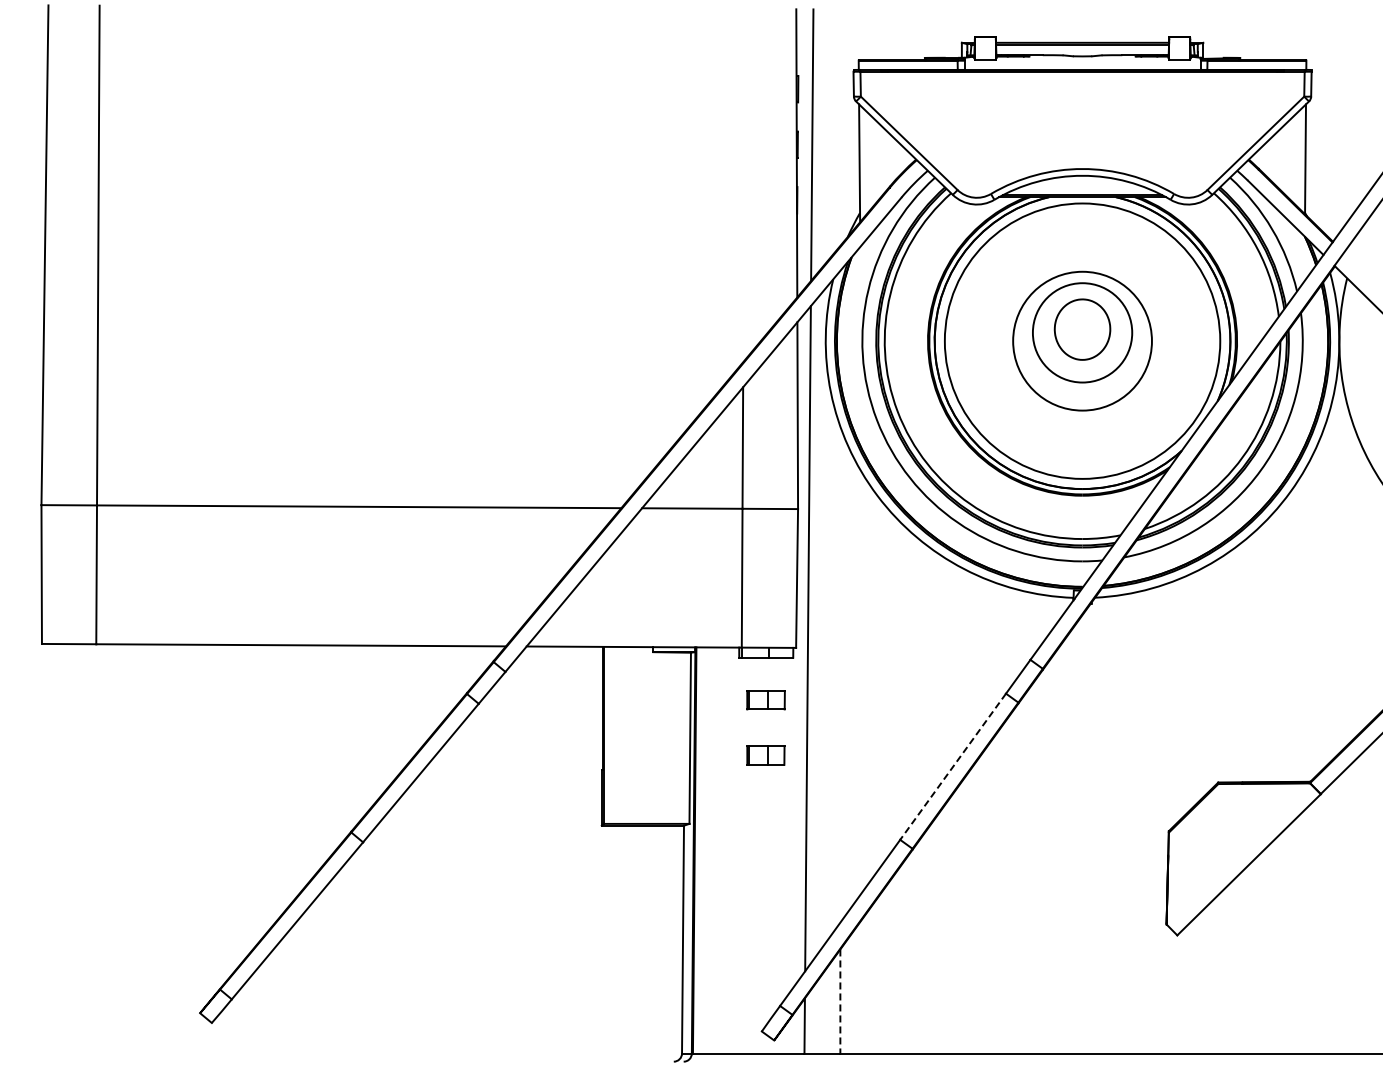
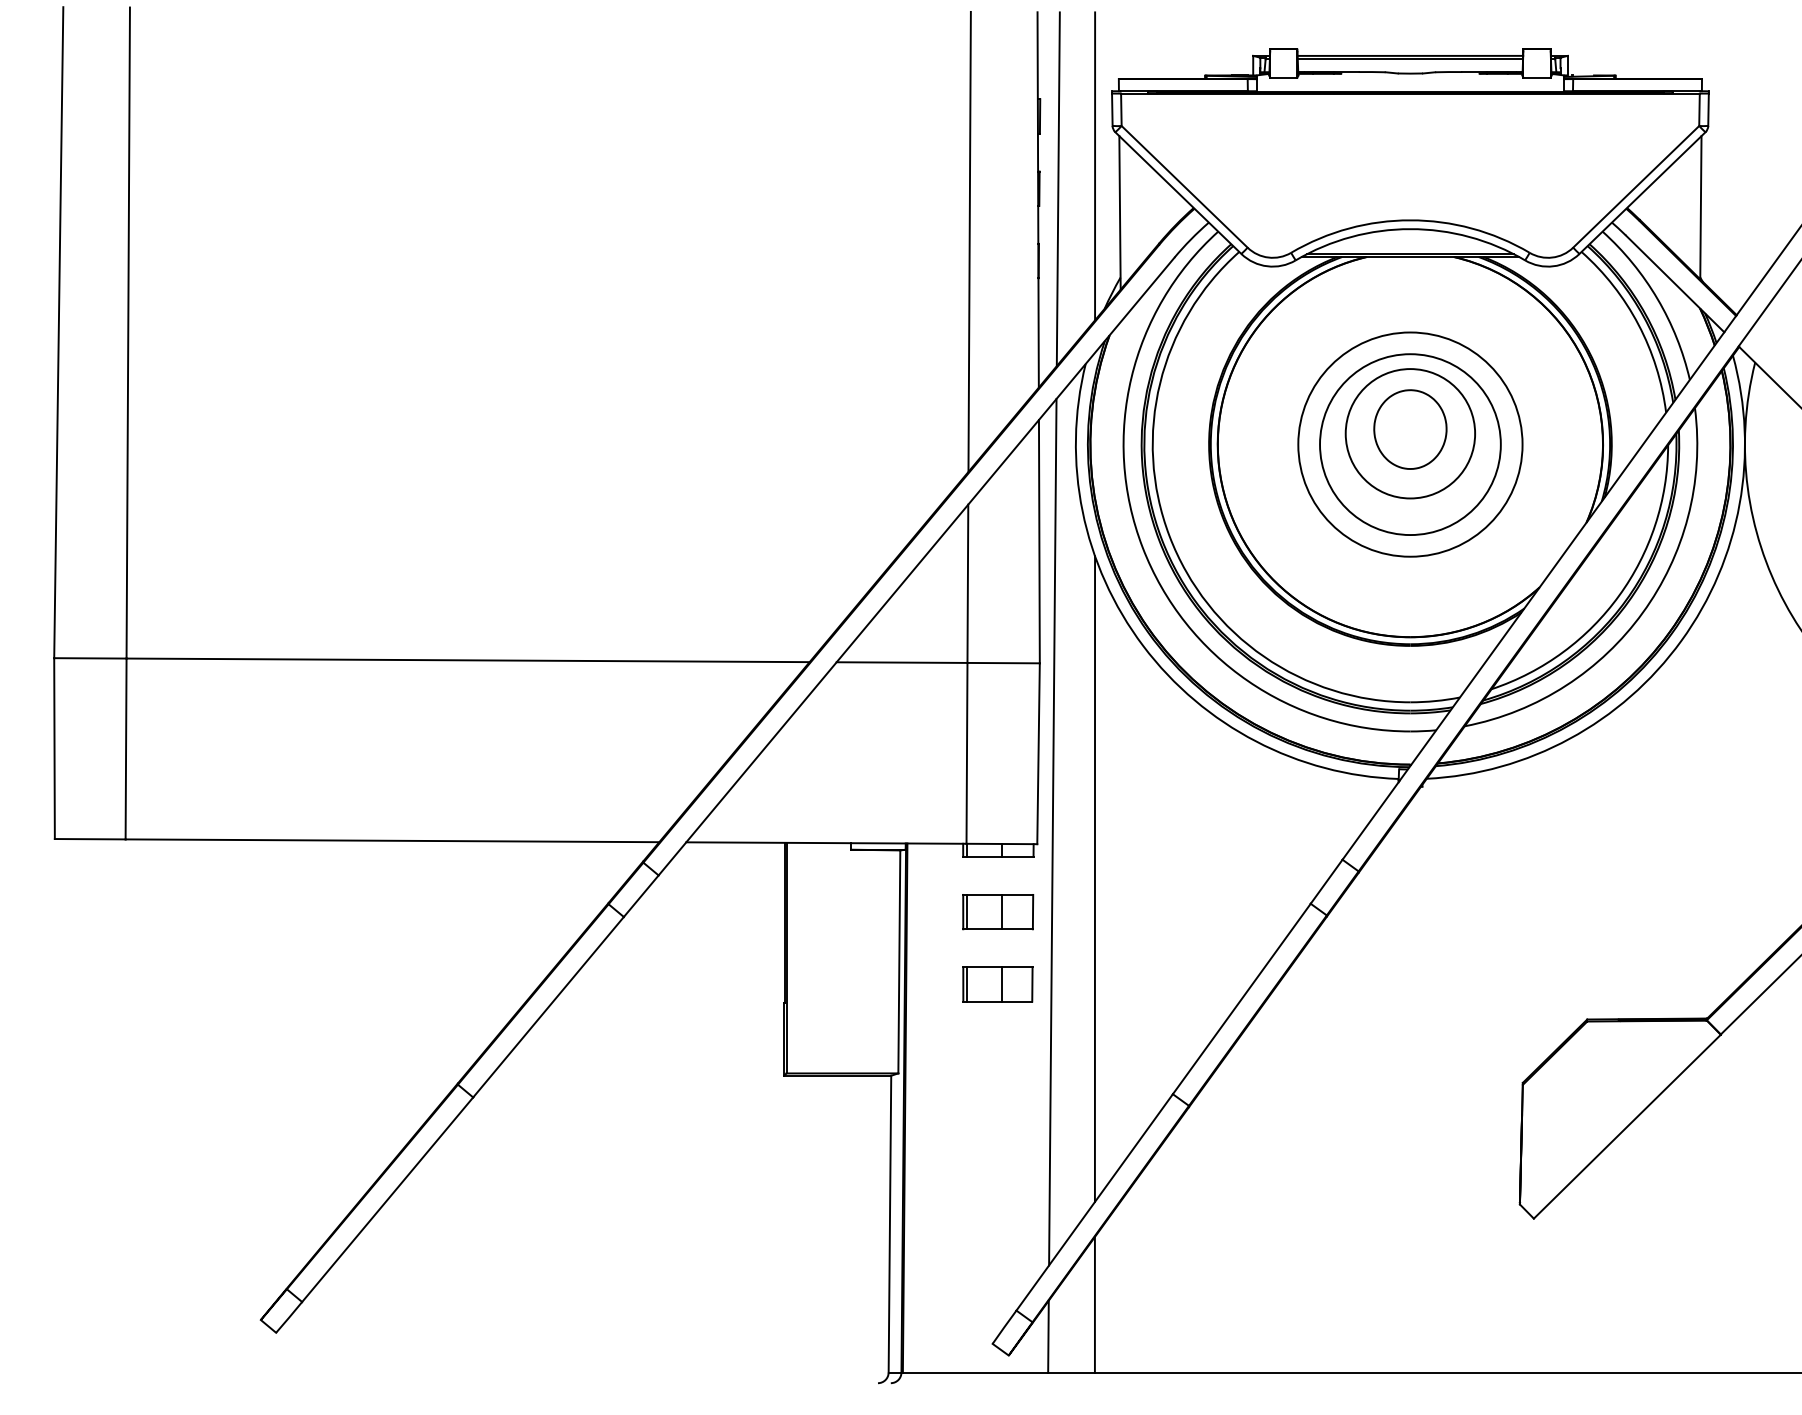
line: (840, 127) -> (1095, 166), added
line: (744, 185) -> (970, 241), added
circle: (1082, 341) -> (1410, 445), size x0.62
line: (840, 674) -> (1095, 878), added
part: (765, 700) -> (997, 912), size x1.43
part: (765, 755) -> (997, 984), size x1.43
line: (952, 767) -> (1241, 999), dashed -> solid
line: (840, 1002) -> (1095, 1306), dashed -> solid

